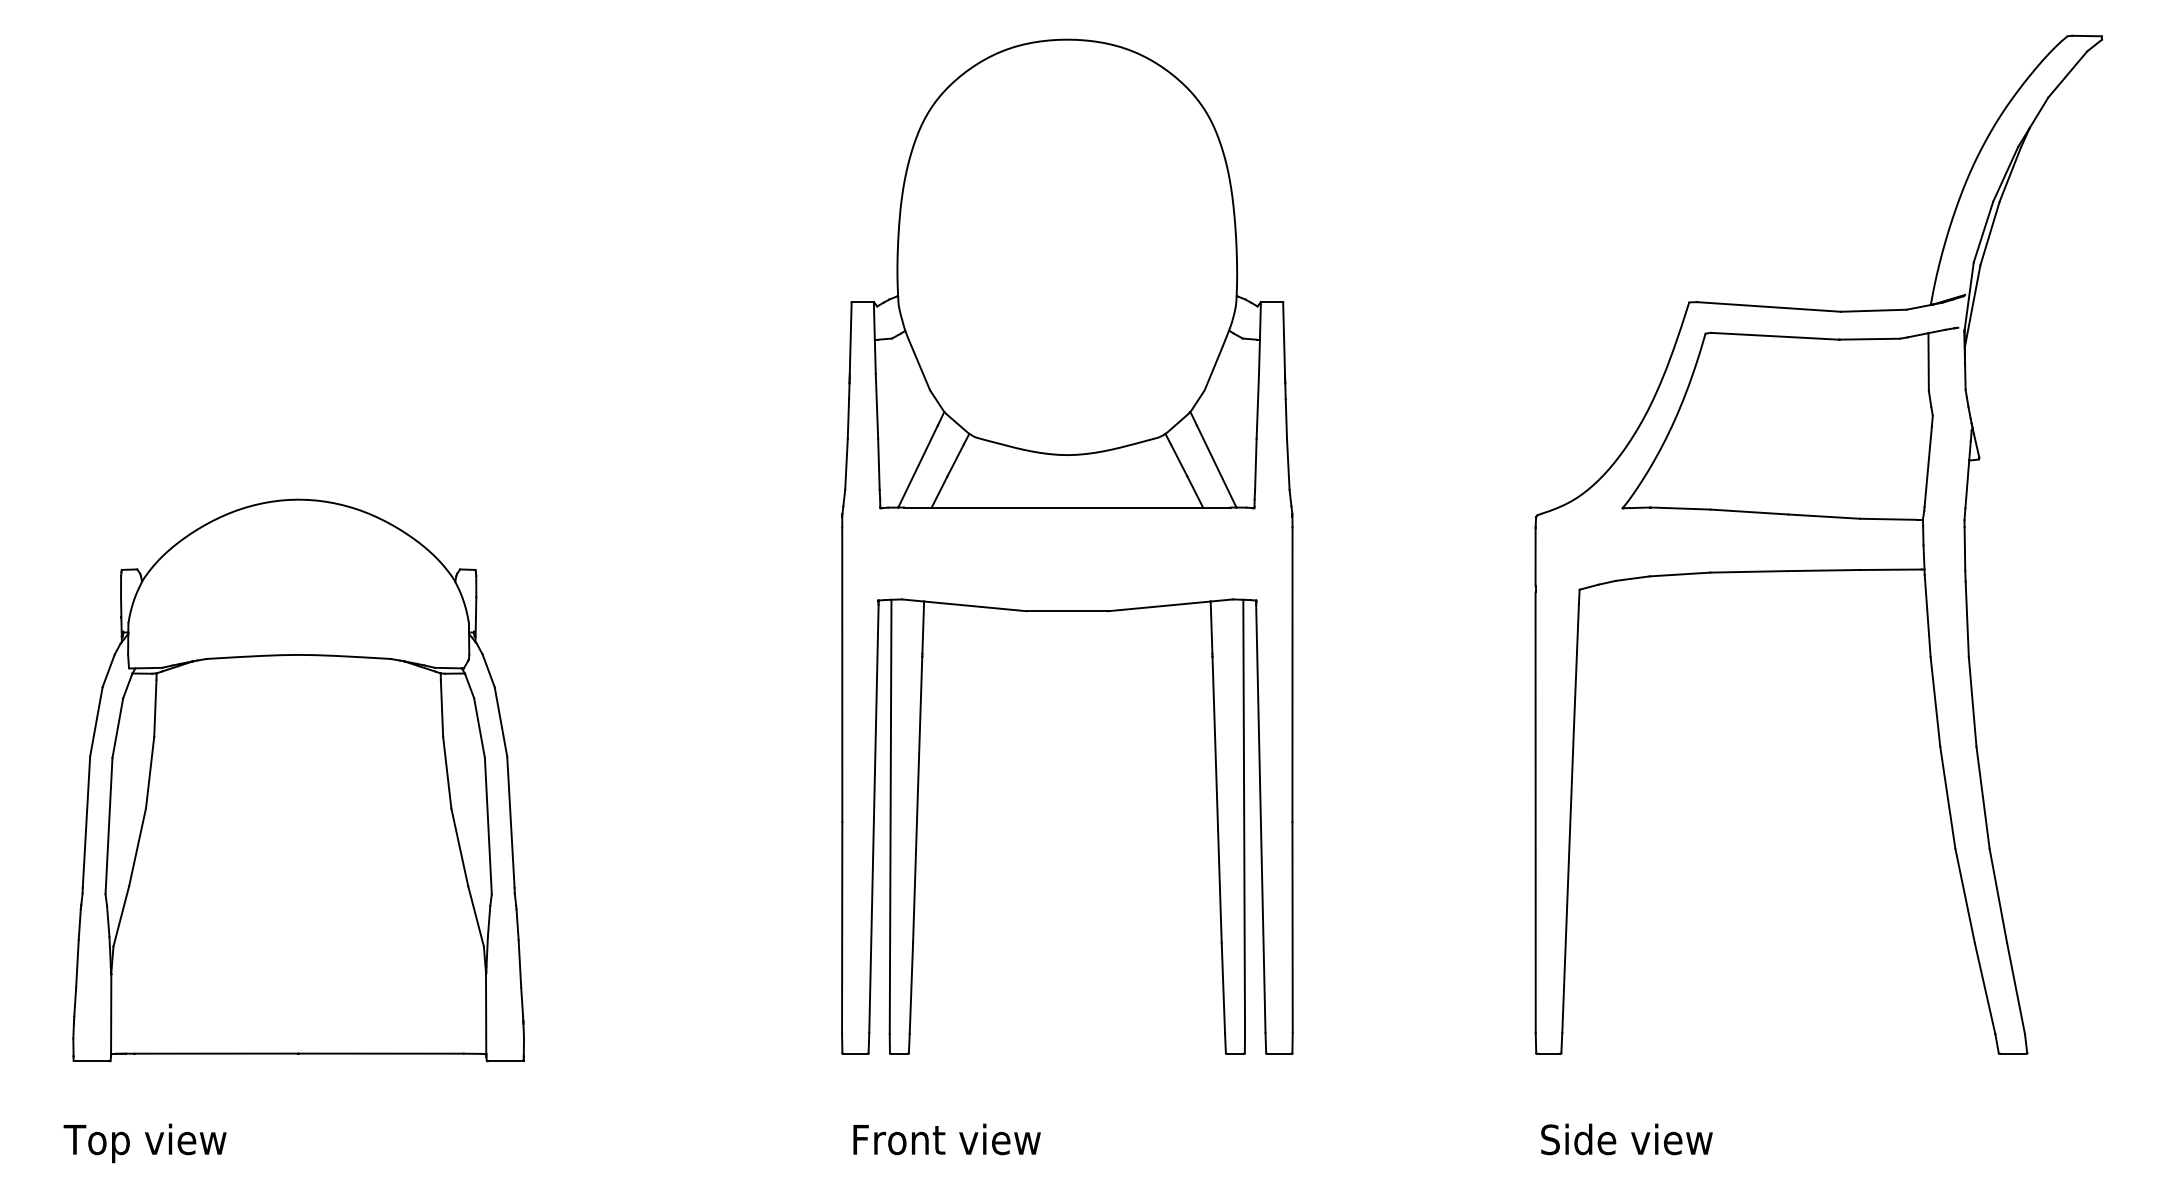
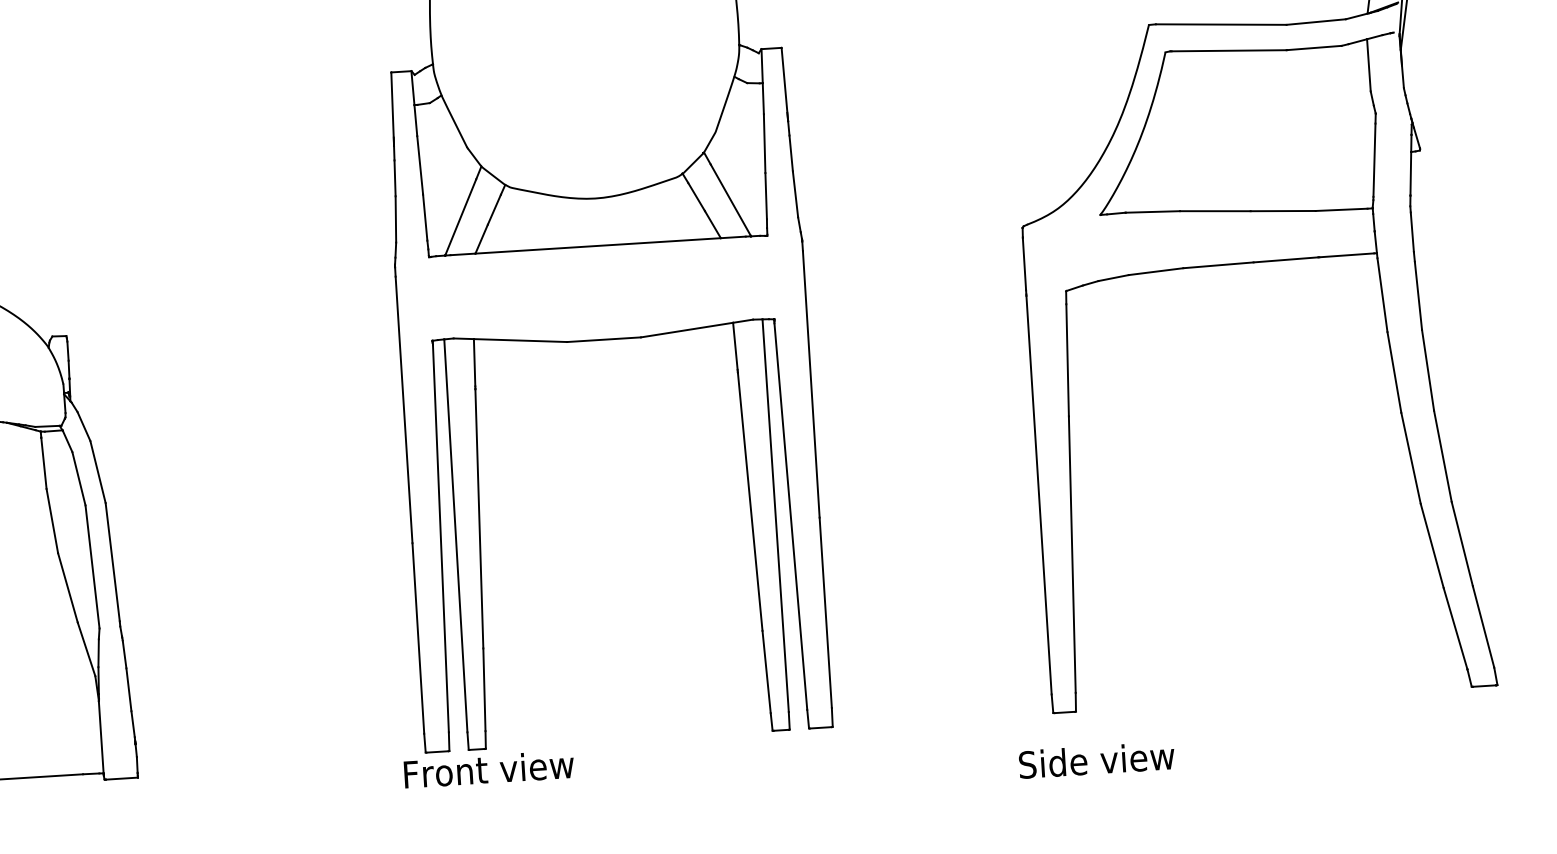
text: (946, 1139) -> (488, 769), moved
text: (1626, 1139) -> (1096, 760), moved

